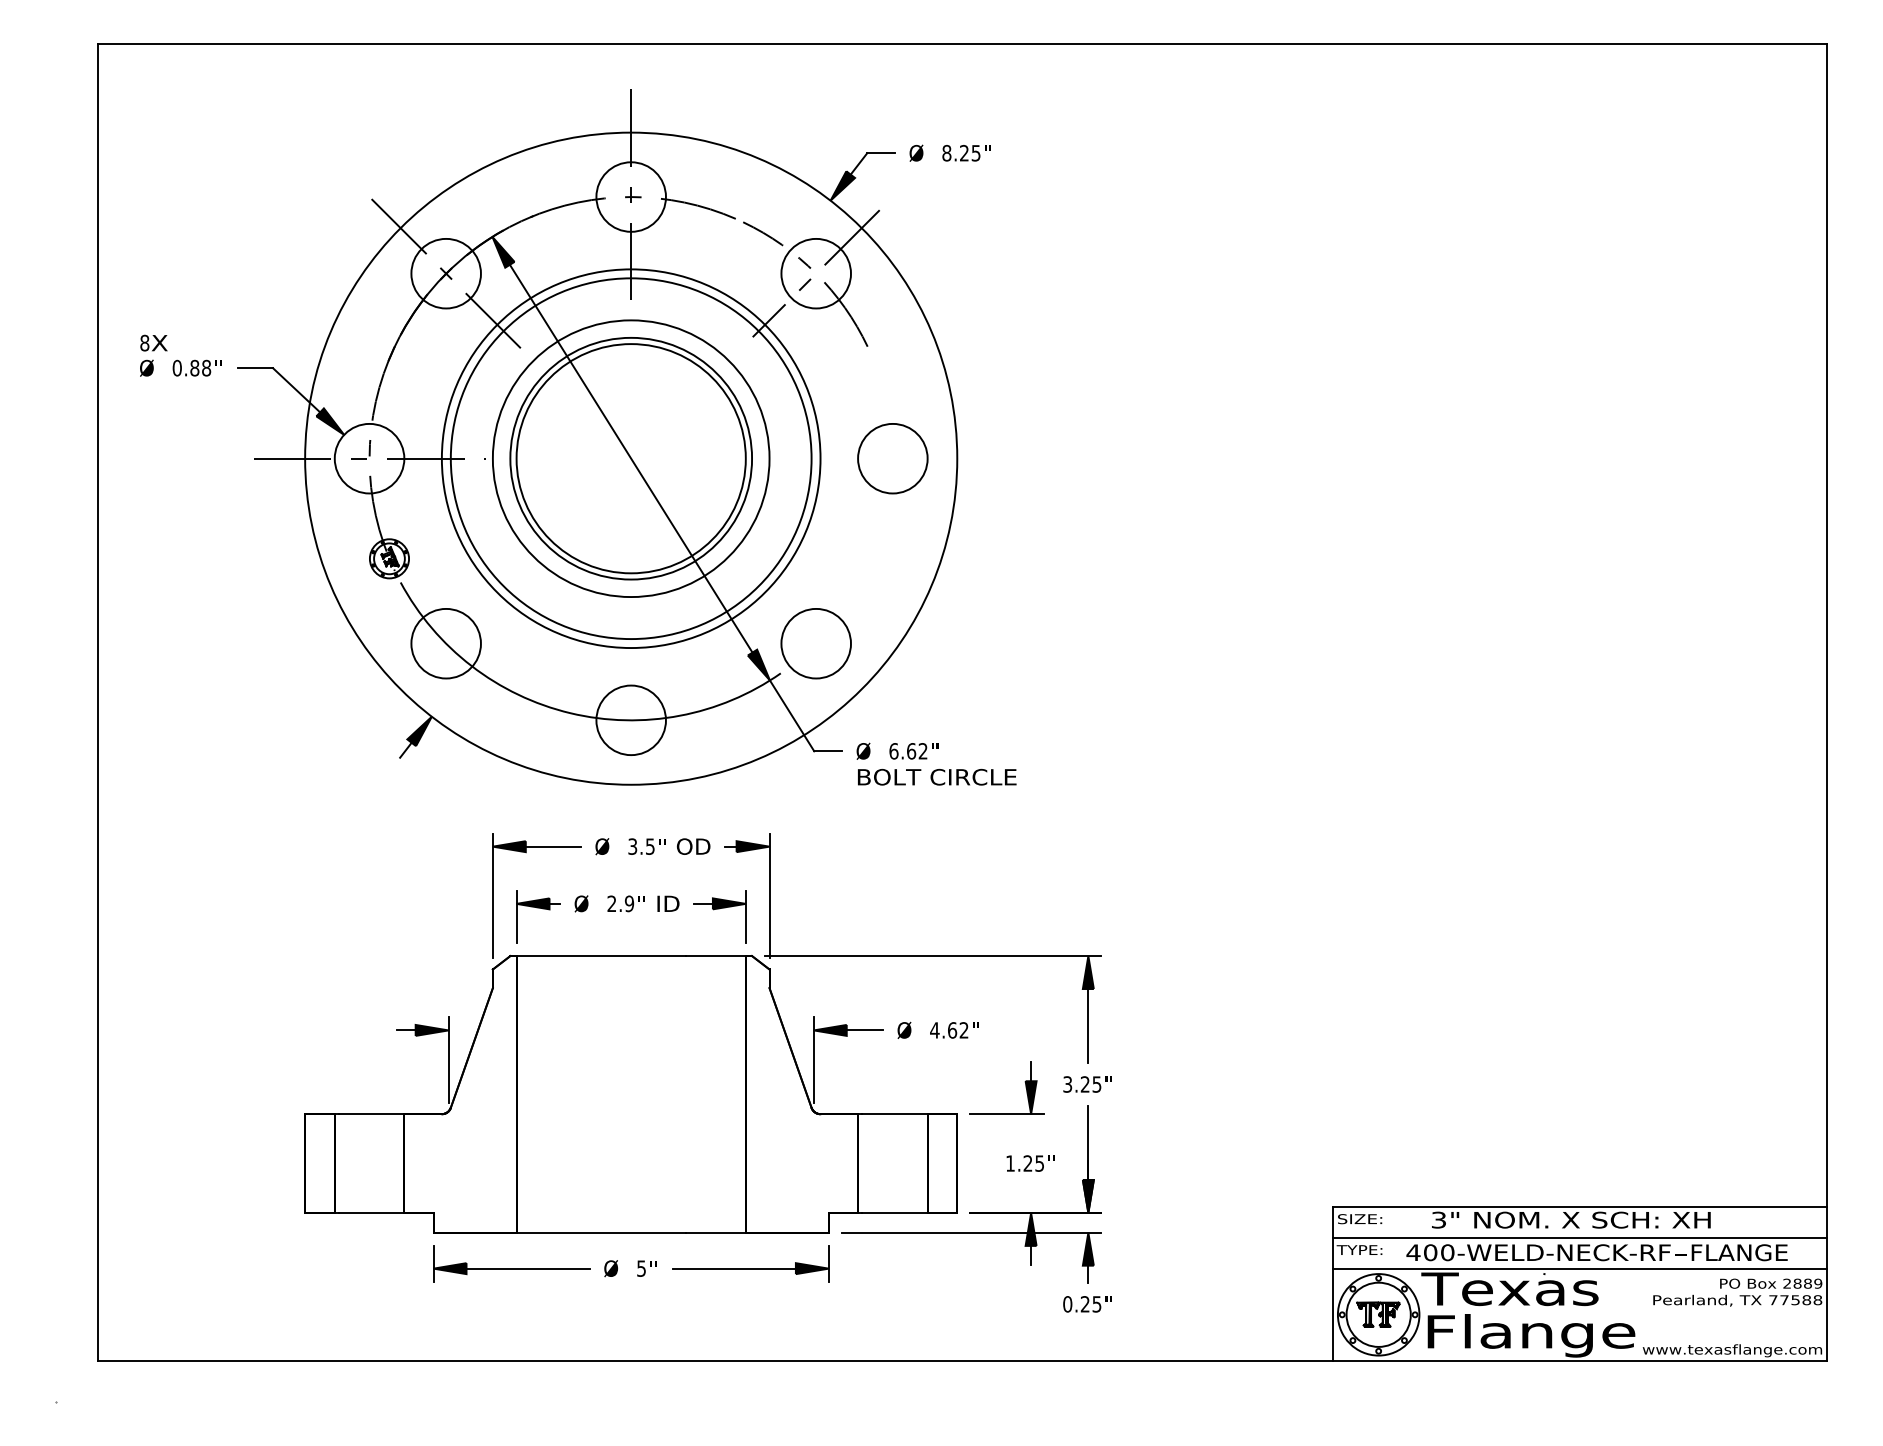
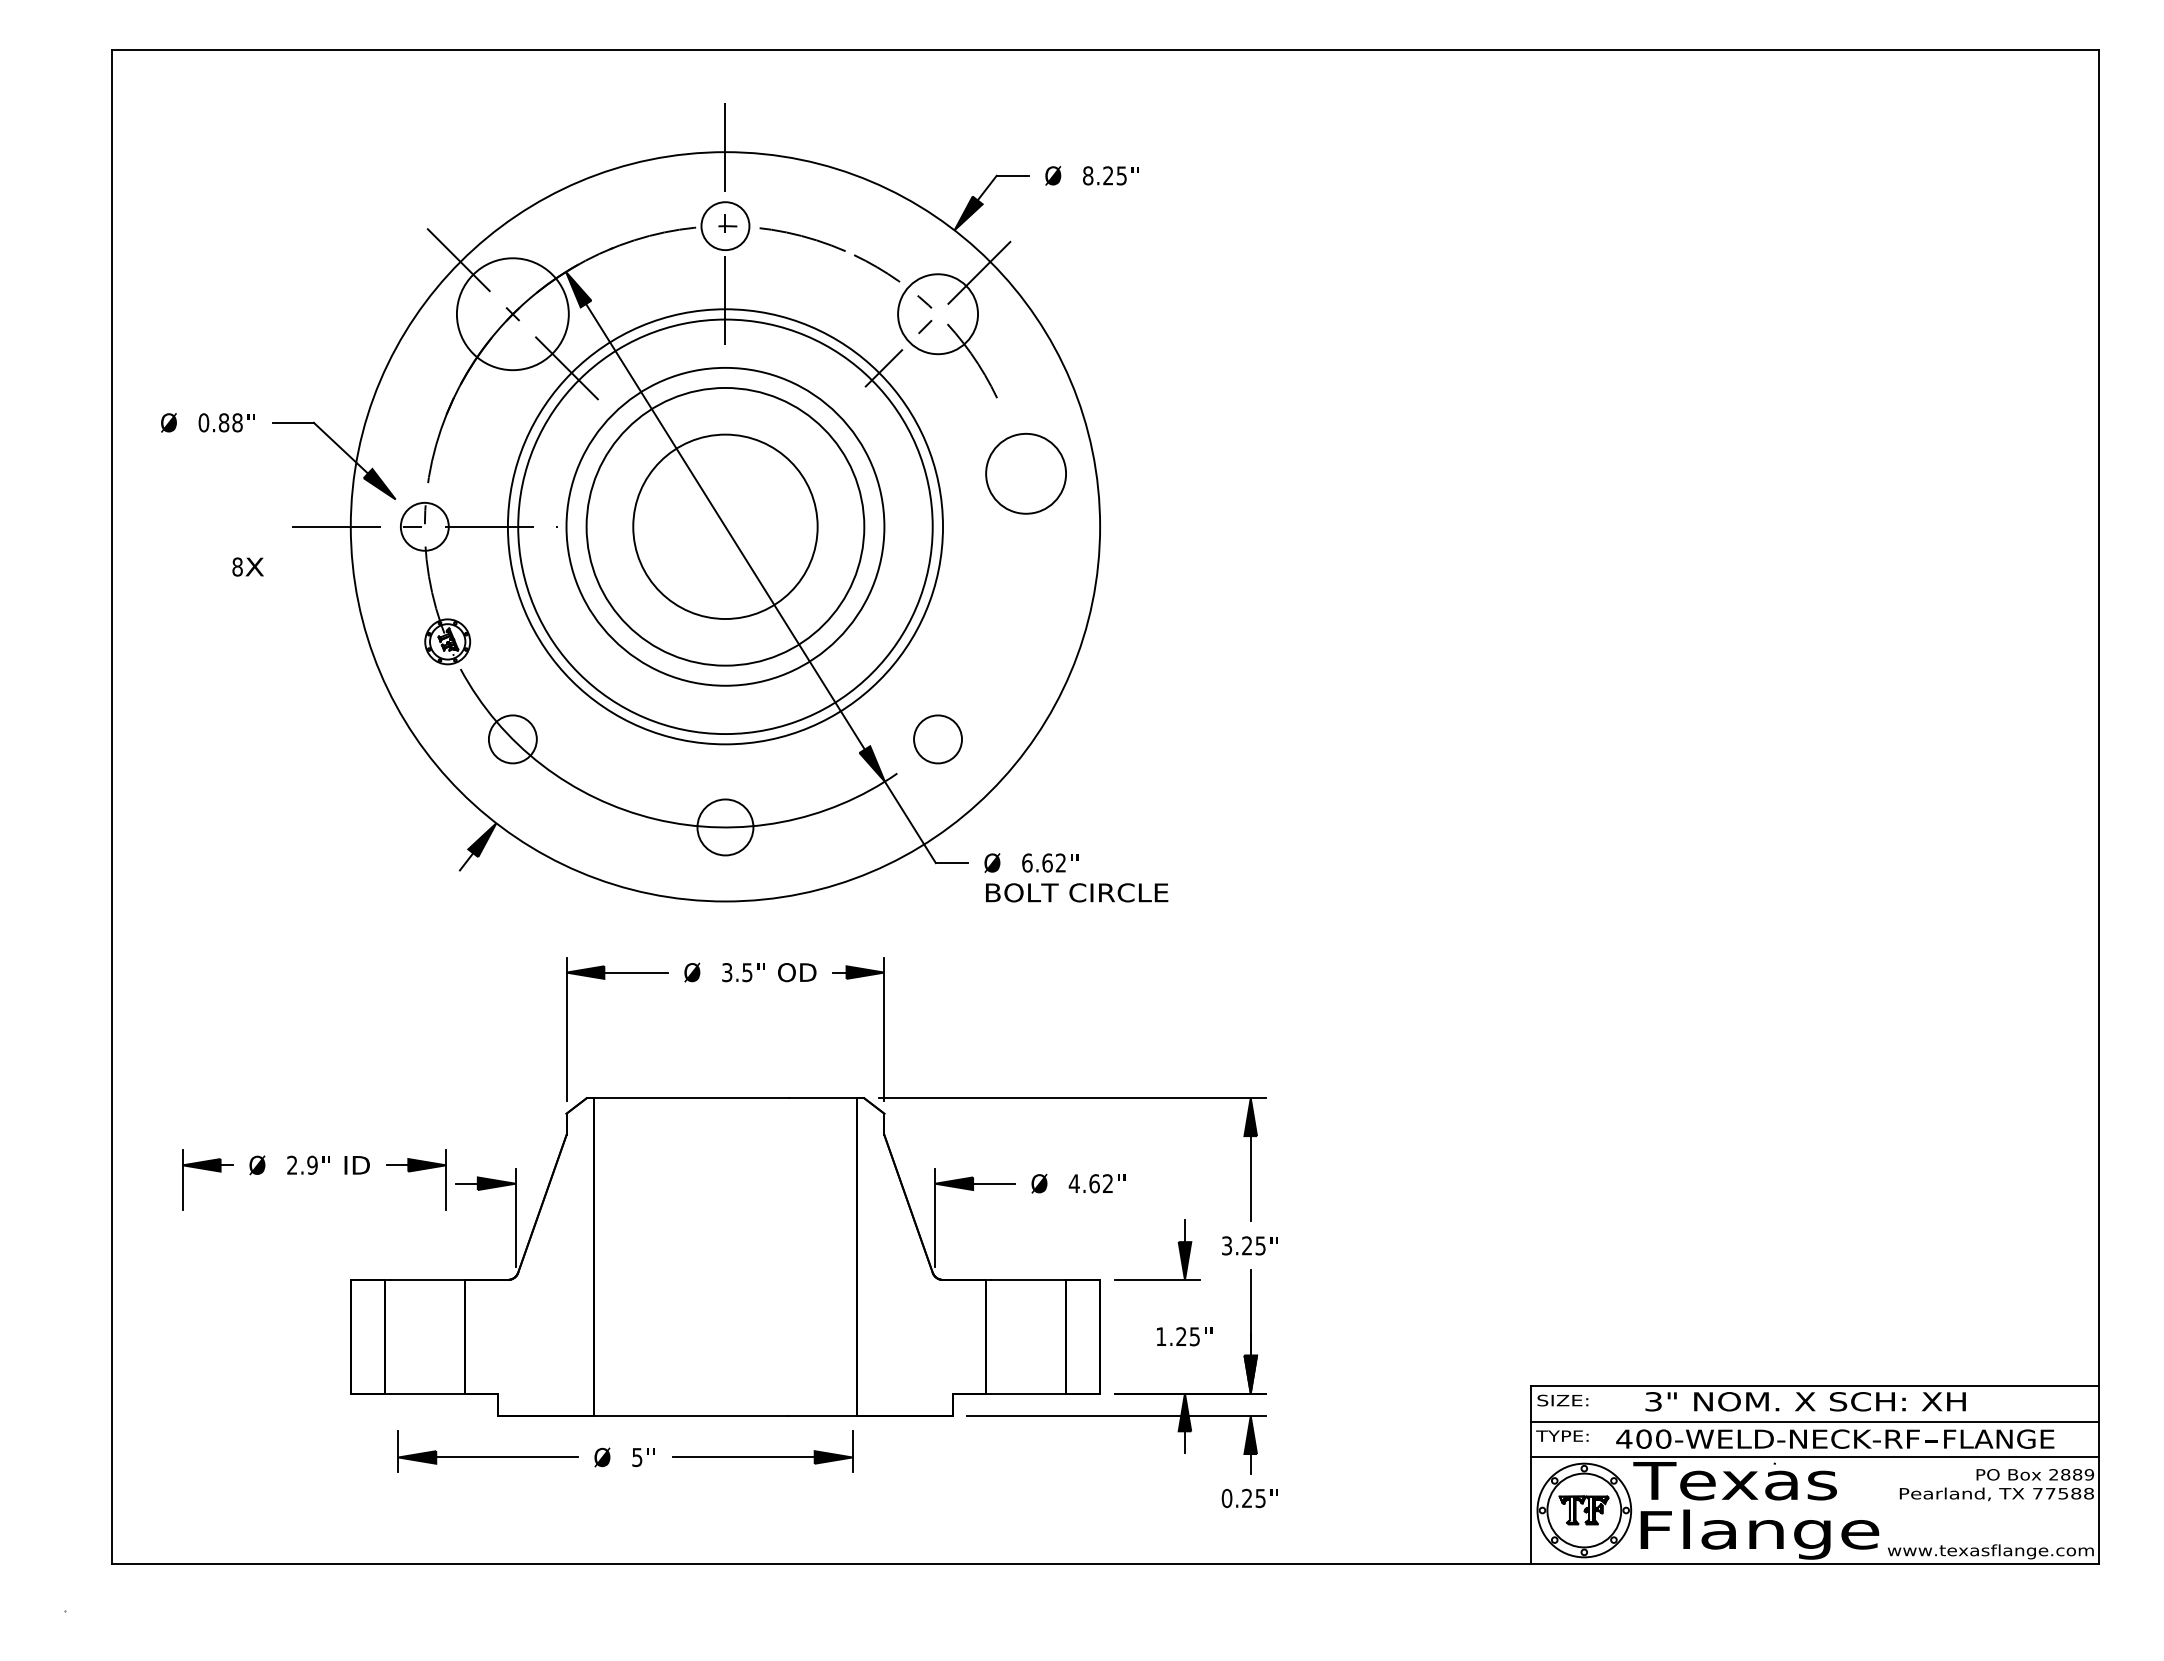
circle: (631, 197) -> (725, 226), size x0.6
circle: (445, 273) -> (512, 314), size x1.4
text: (153, 342) -> (247, 566), moved
circle: (369, 458) -> (424, 526), size x0.6
circle: (631, 458) -> (725, 526), size x0.7
circle: (892, 458) -> (1025, 473), moved
circle: (445, 643) -> (512, 739), size x0.6
circle: (815, 643) -> (937, 739), size x0.6
circle: (631, 720) -> (725, 827), size x0.7
part: (631, 916) -> (314, 1179), moved
part: (638, 1263) -> (633, 1451), moved

